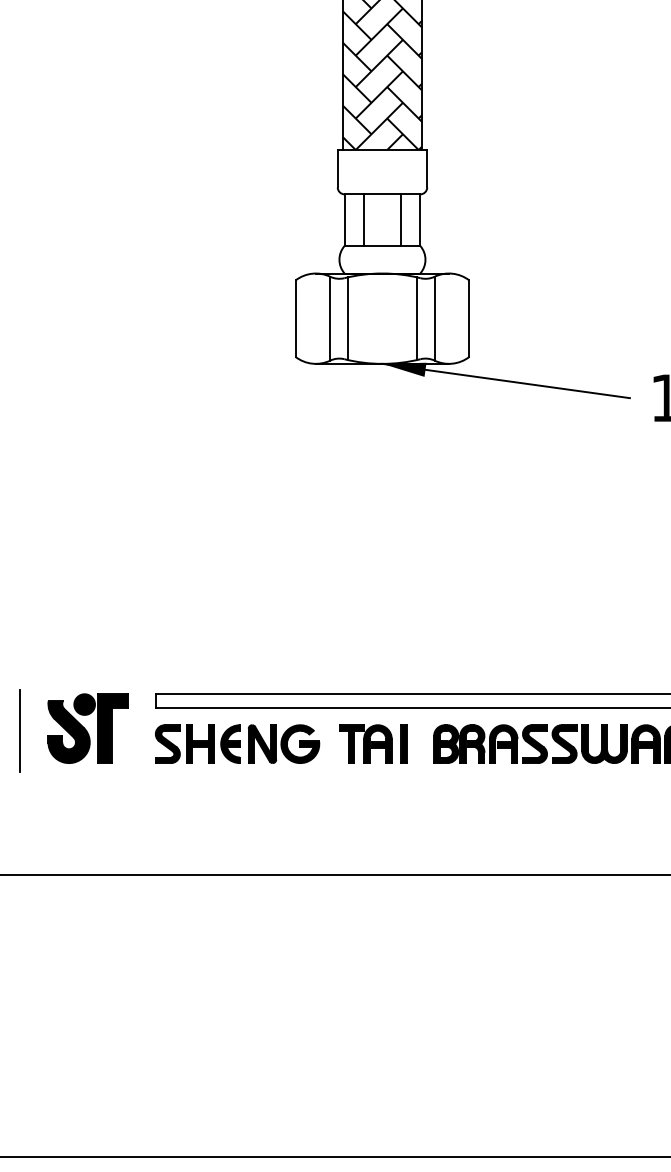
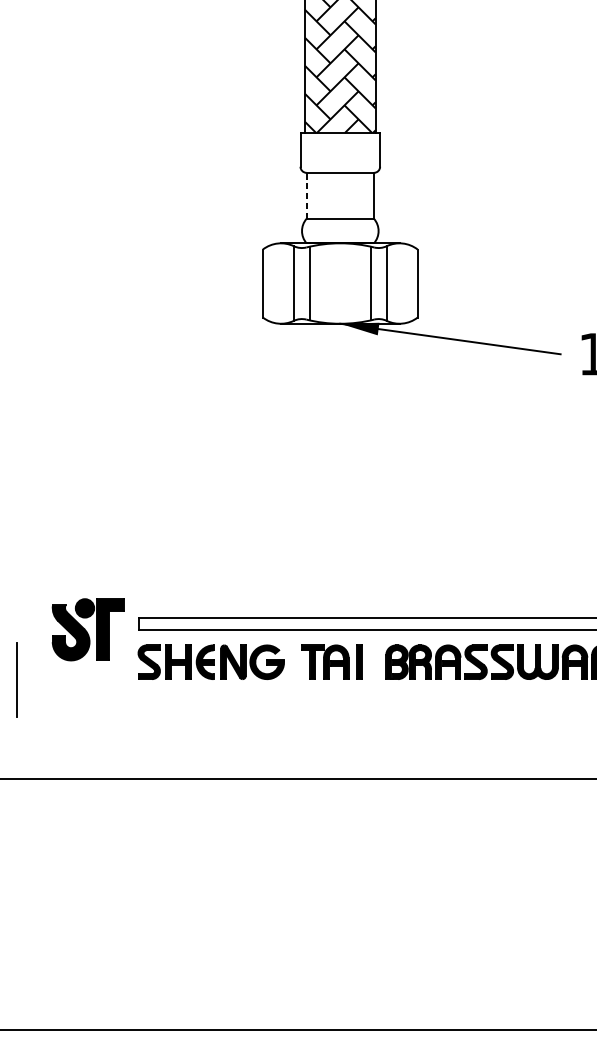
line: (363, 219) -> (323, 195), removed
line: (401, 219) -> (357, 195), removed
line: (344, 220) -> (306, 196), solid -> dashed
part: (87, 728) -> (87, 629), moved
line: (19, 730) -> (17, 679), moved

